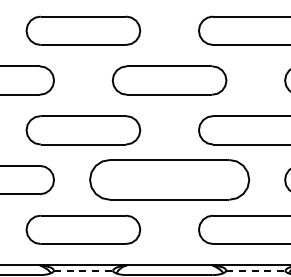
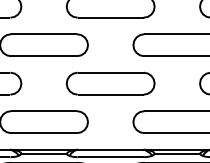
part: (169, 180) -> (110, 84), size x0.71
line: (83, 270) -> (44, 153), dashed -> solid
line: (256, 270) -> (177, 153), dashed -> solid

